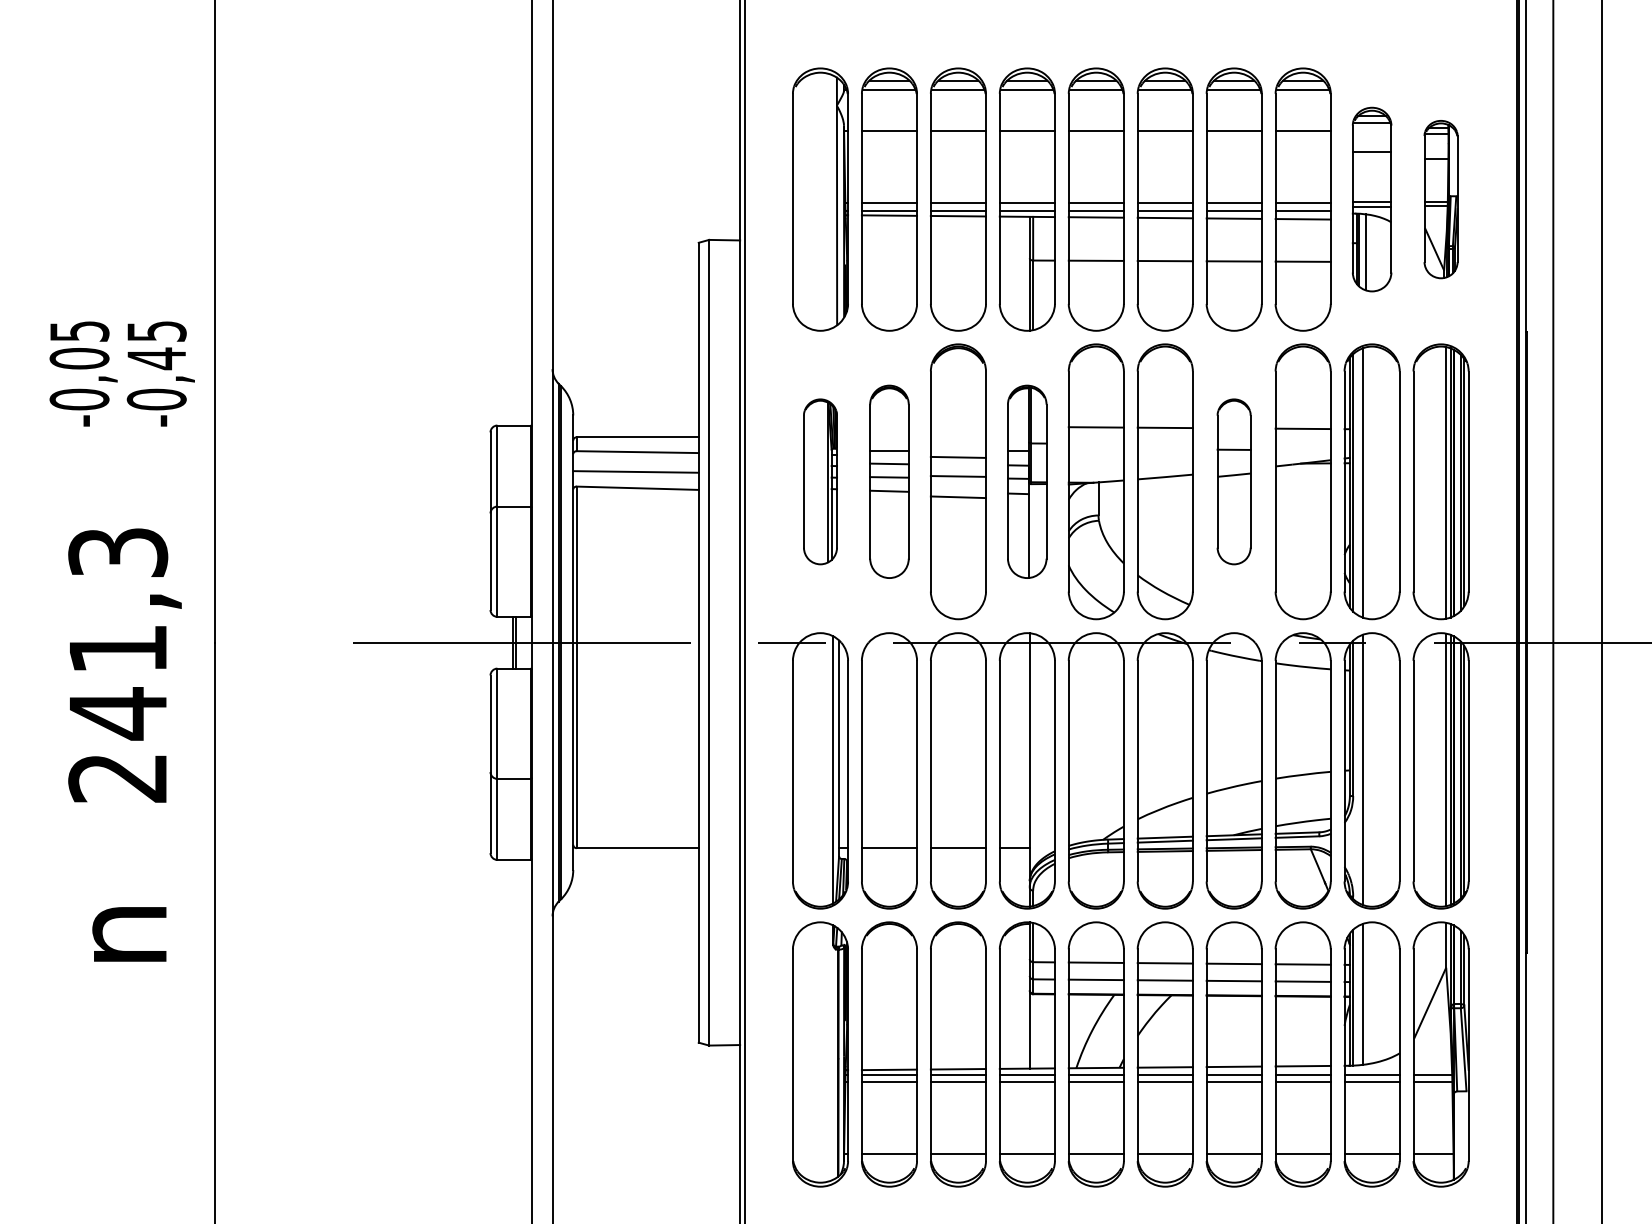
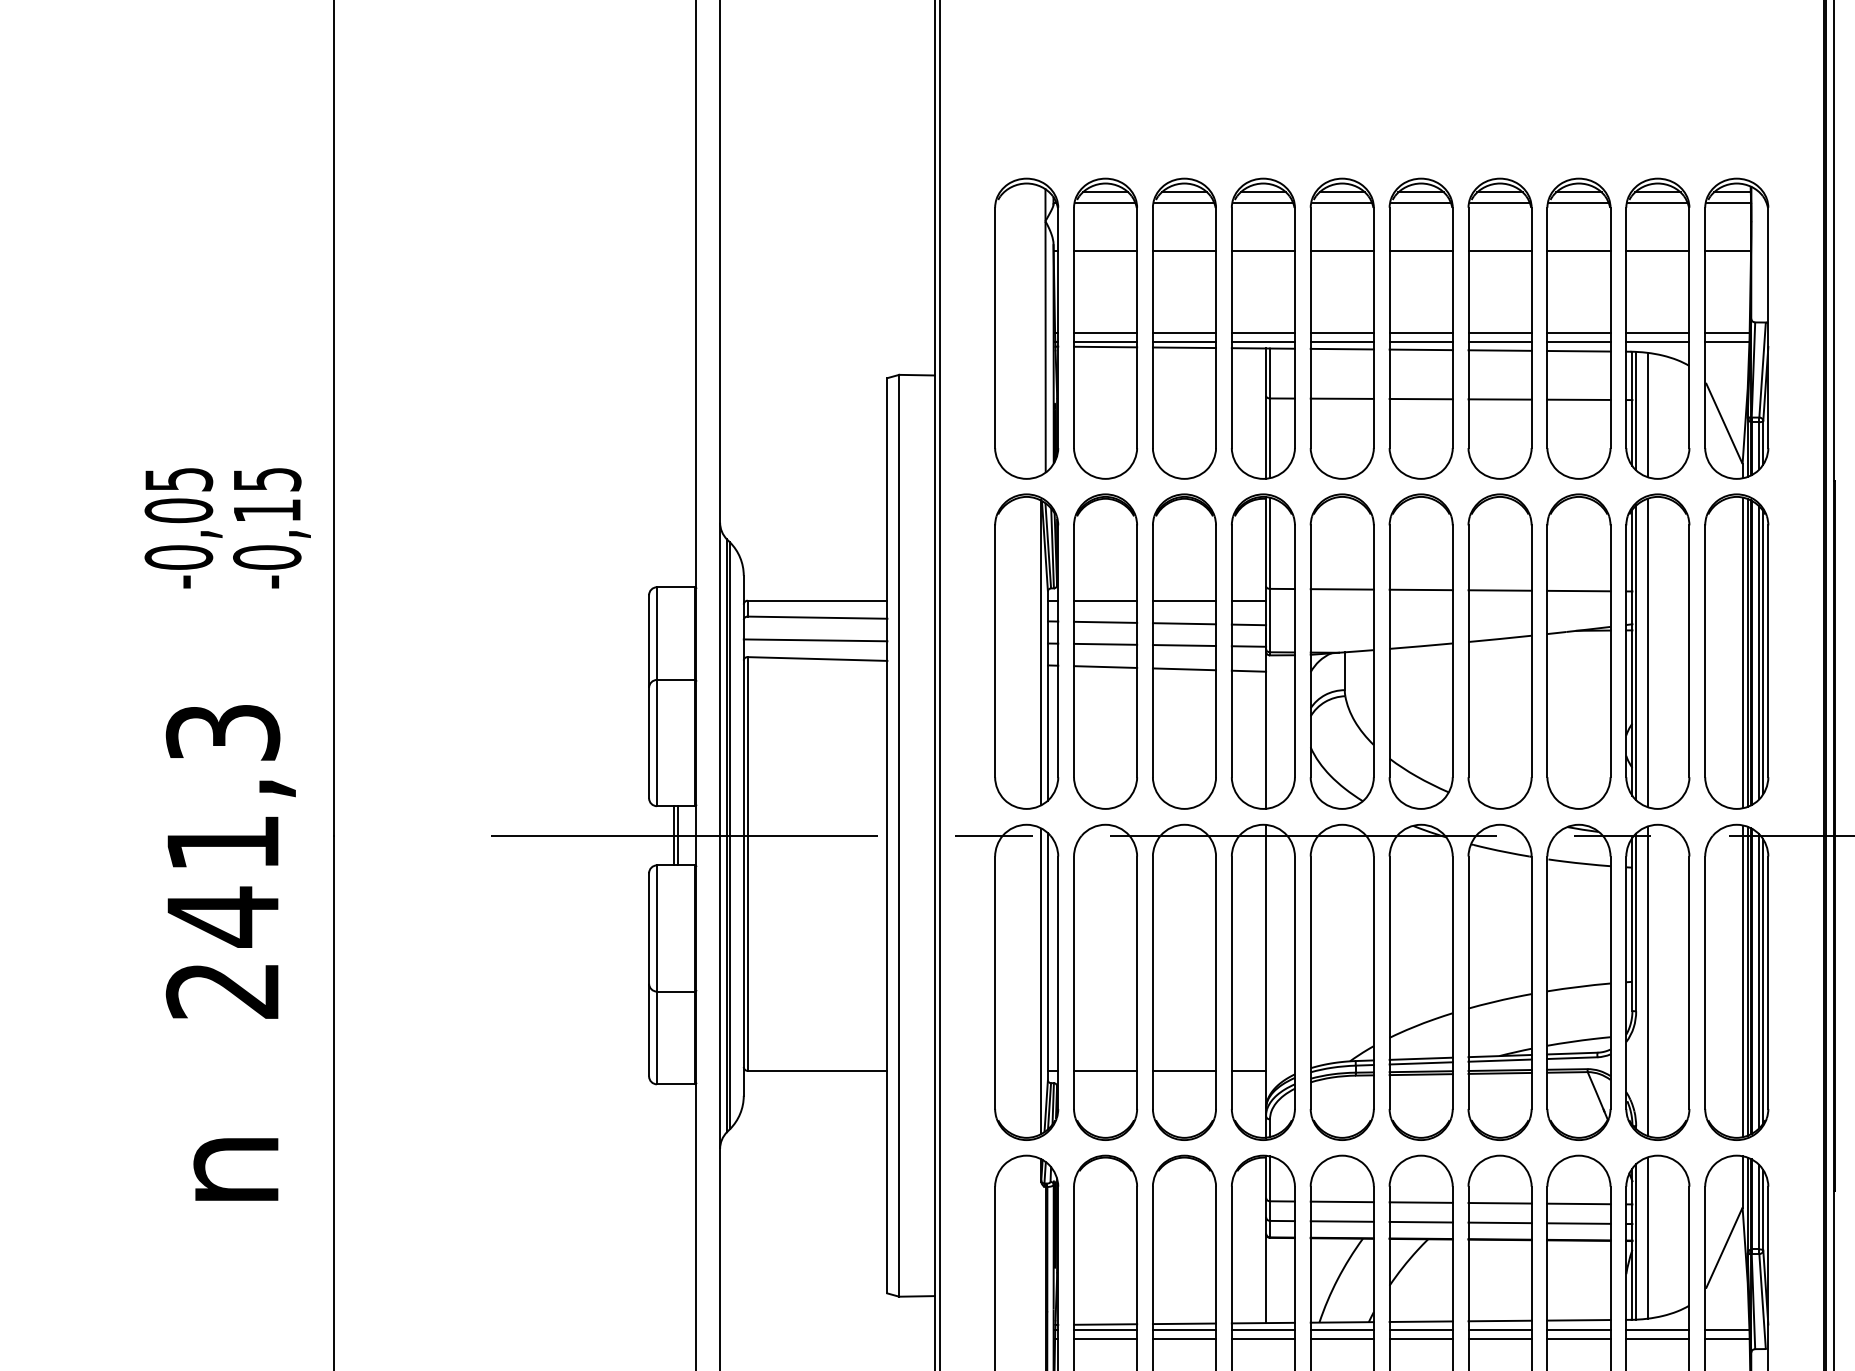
part: (1371, 199) -> (1657, 328), size x1.43
part: (1440, 199) -> (1736, 328), size x1.67
text: (156, 358) -> (266, 510), -0,45 -> -0,15
line: (958, 437) -> (1184, 600), added
part: (820, 481) -> (1026, 651), size x1.67
part: (889, 481) -> (1105, 651), size x1.43
part: (1026, 481) -> (1262, 651), size x1.43
part: (1233, 481) -> (1499, 651), size x1.67

